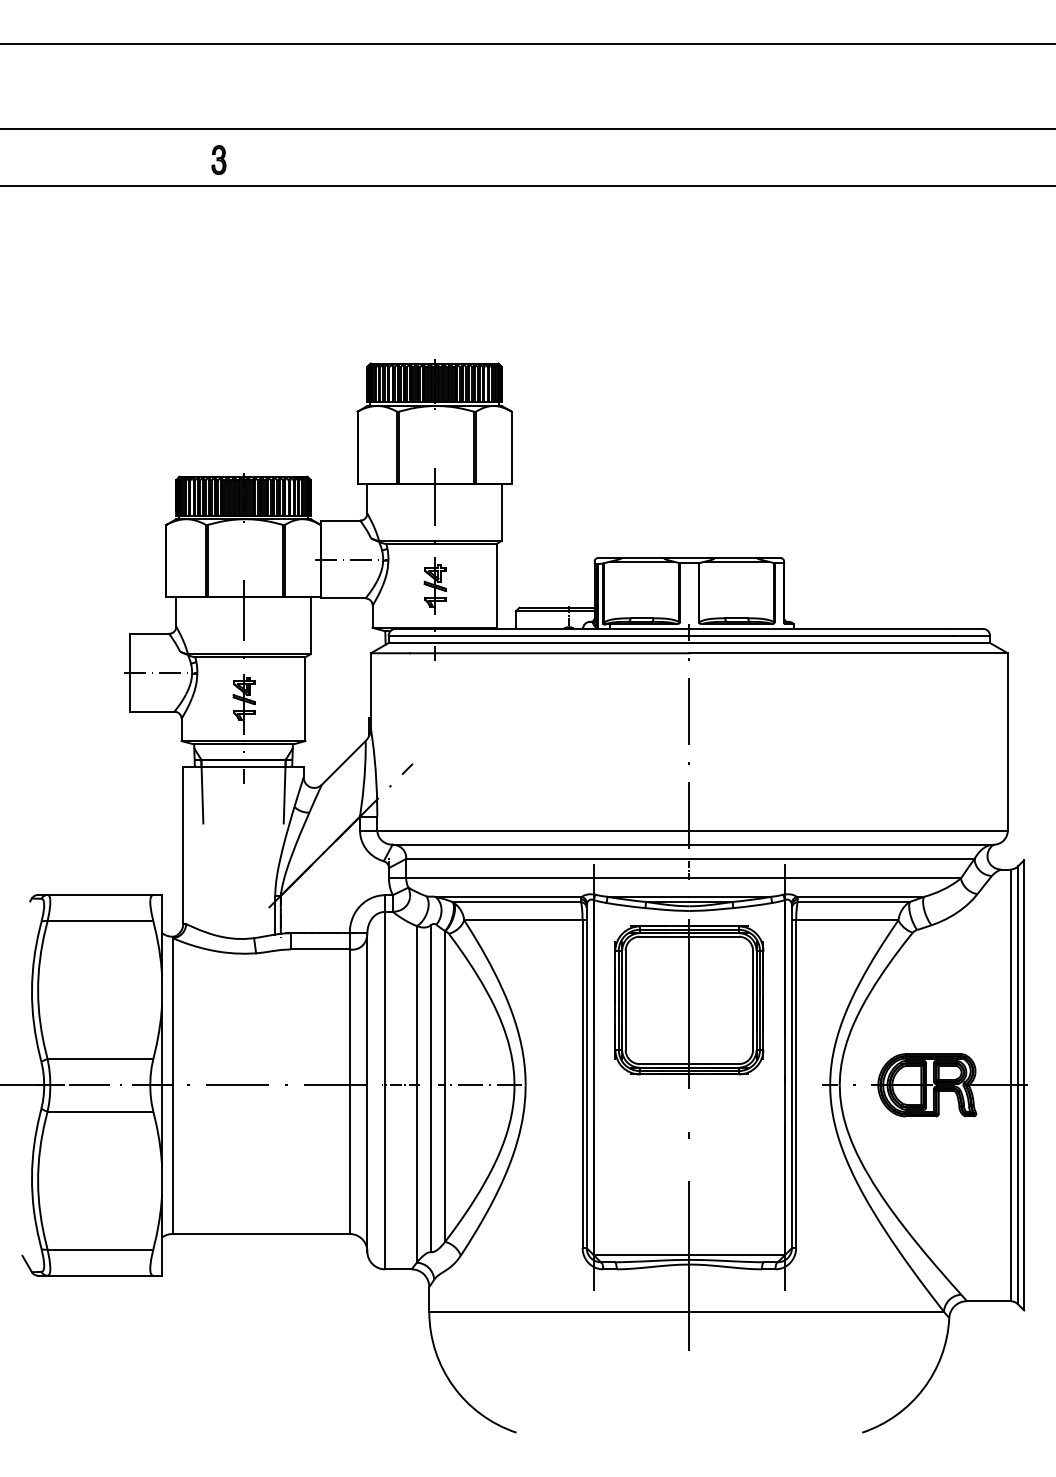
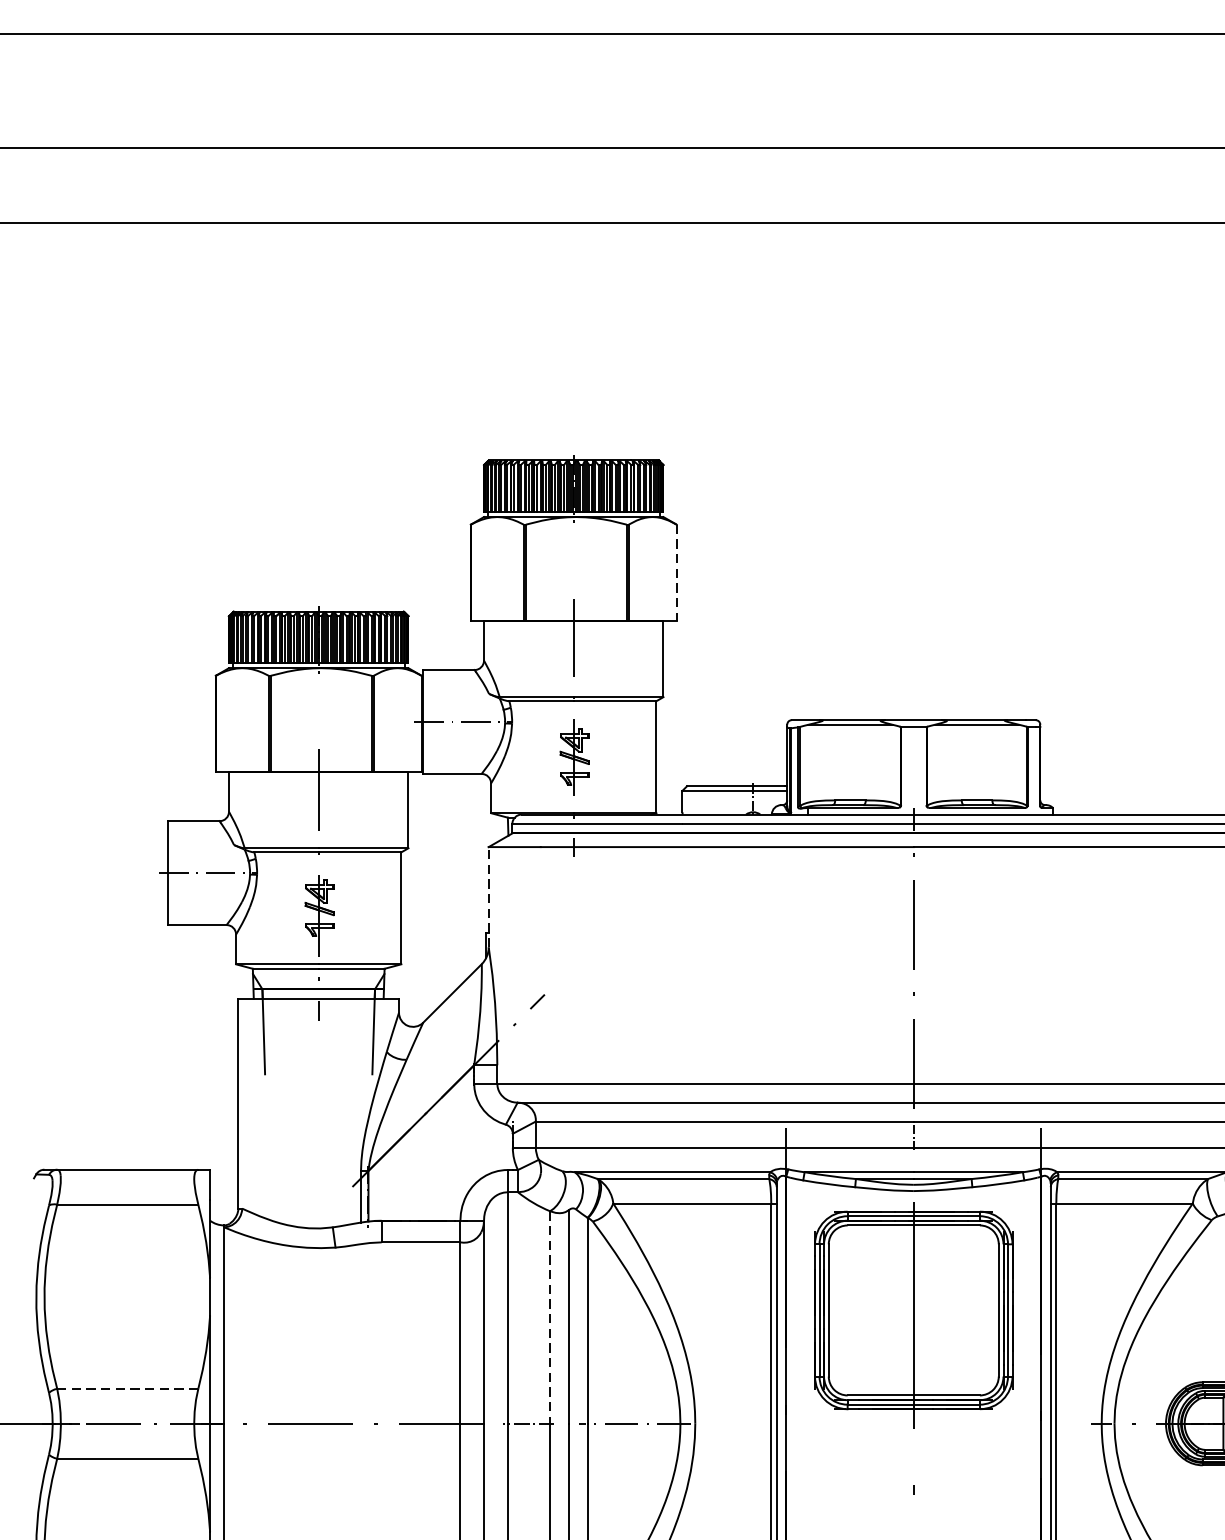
part: (218, 160) -> (285, 189), removed
line: (511, 448) -> (676, 573), solid -> dashed
line: (370, 690) -> (488, 896), solid -> dashed
line: (416, 1005) -> (549, 1317), solid -> dashed
line: (100, 1059) -> (127, 1389), solid -> dashed

